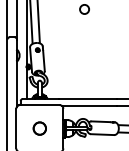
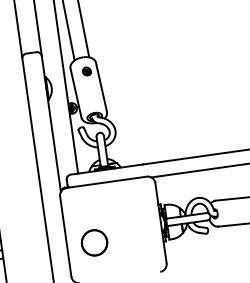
circle: (39, 128) -> (93, 242), moved

